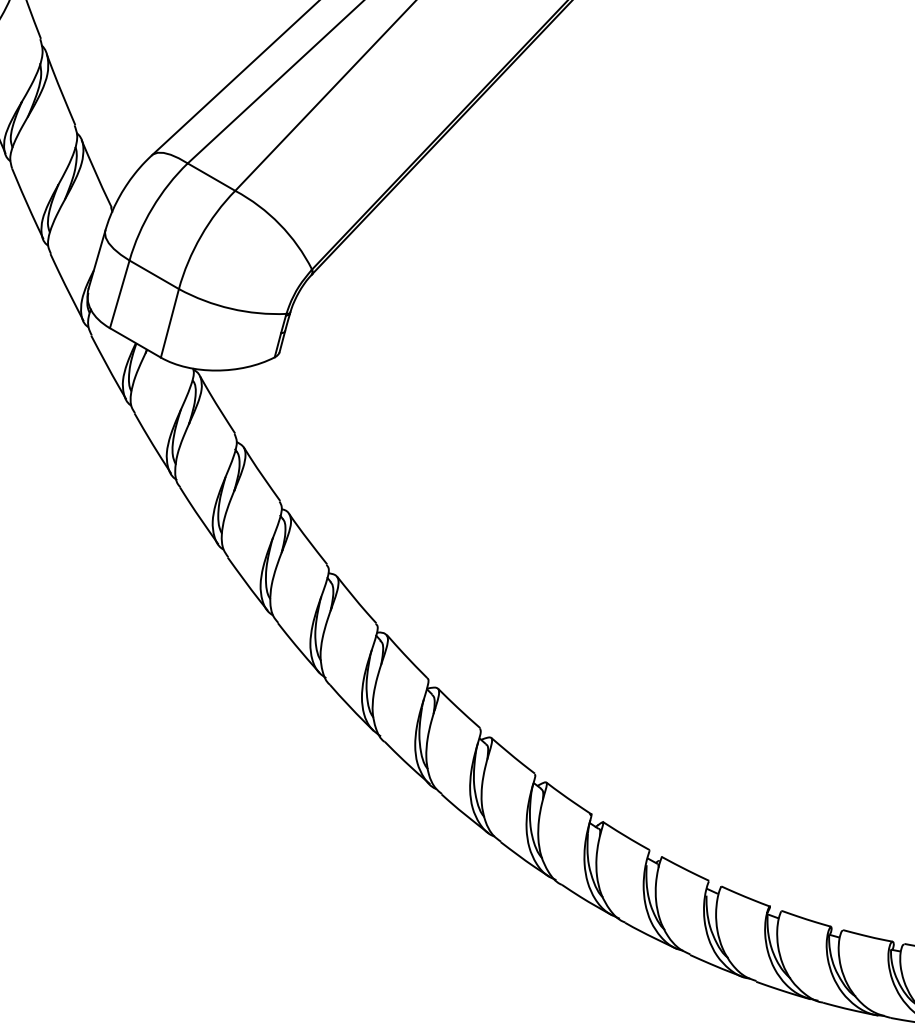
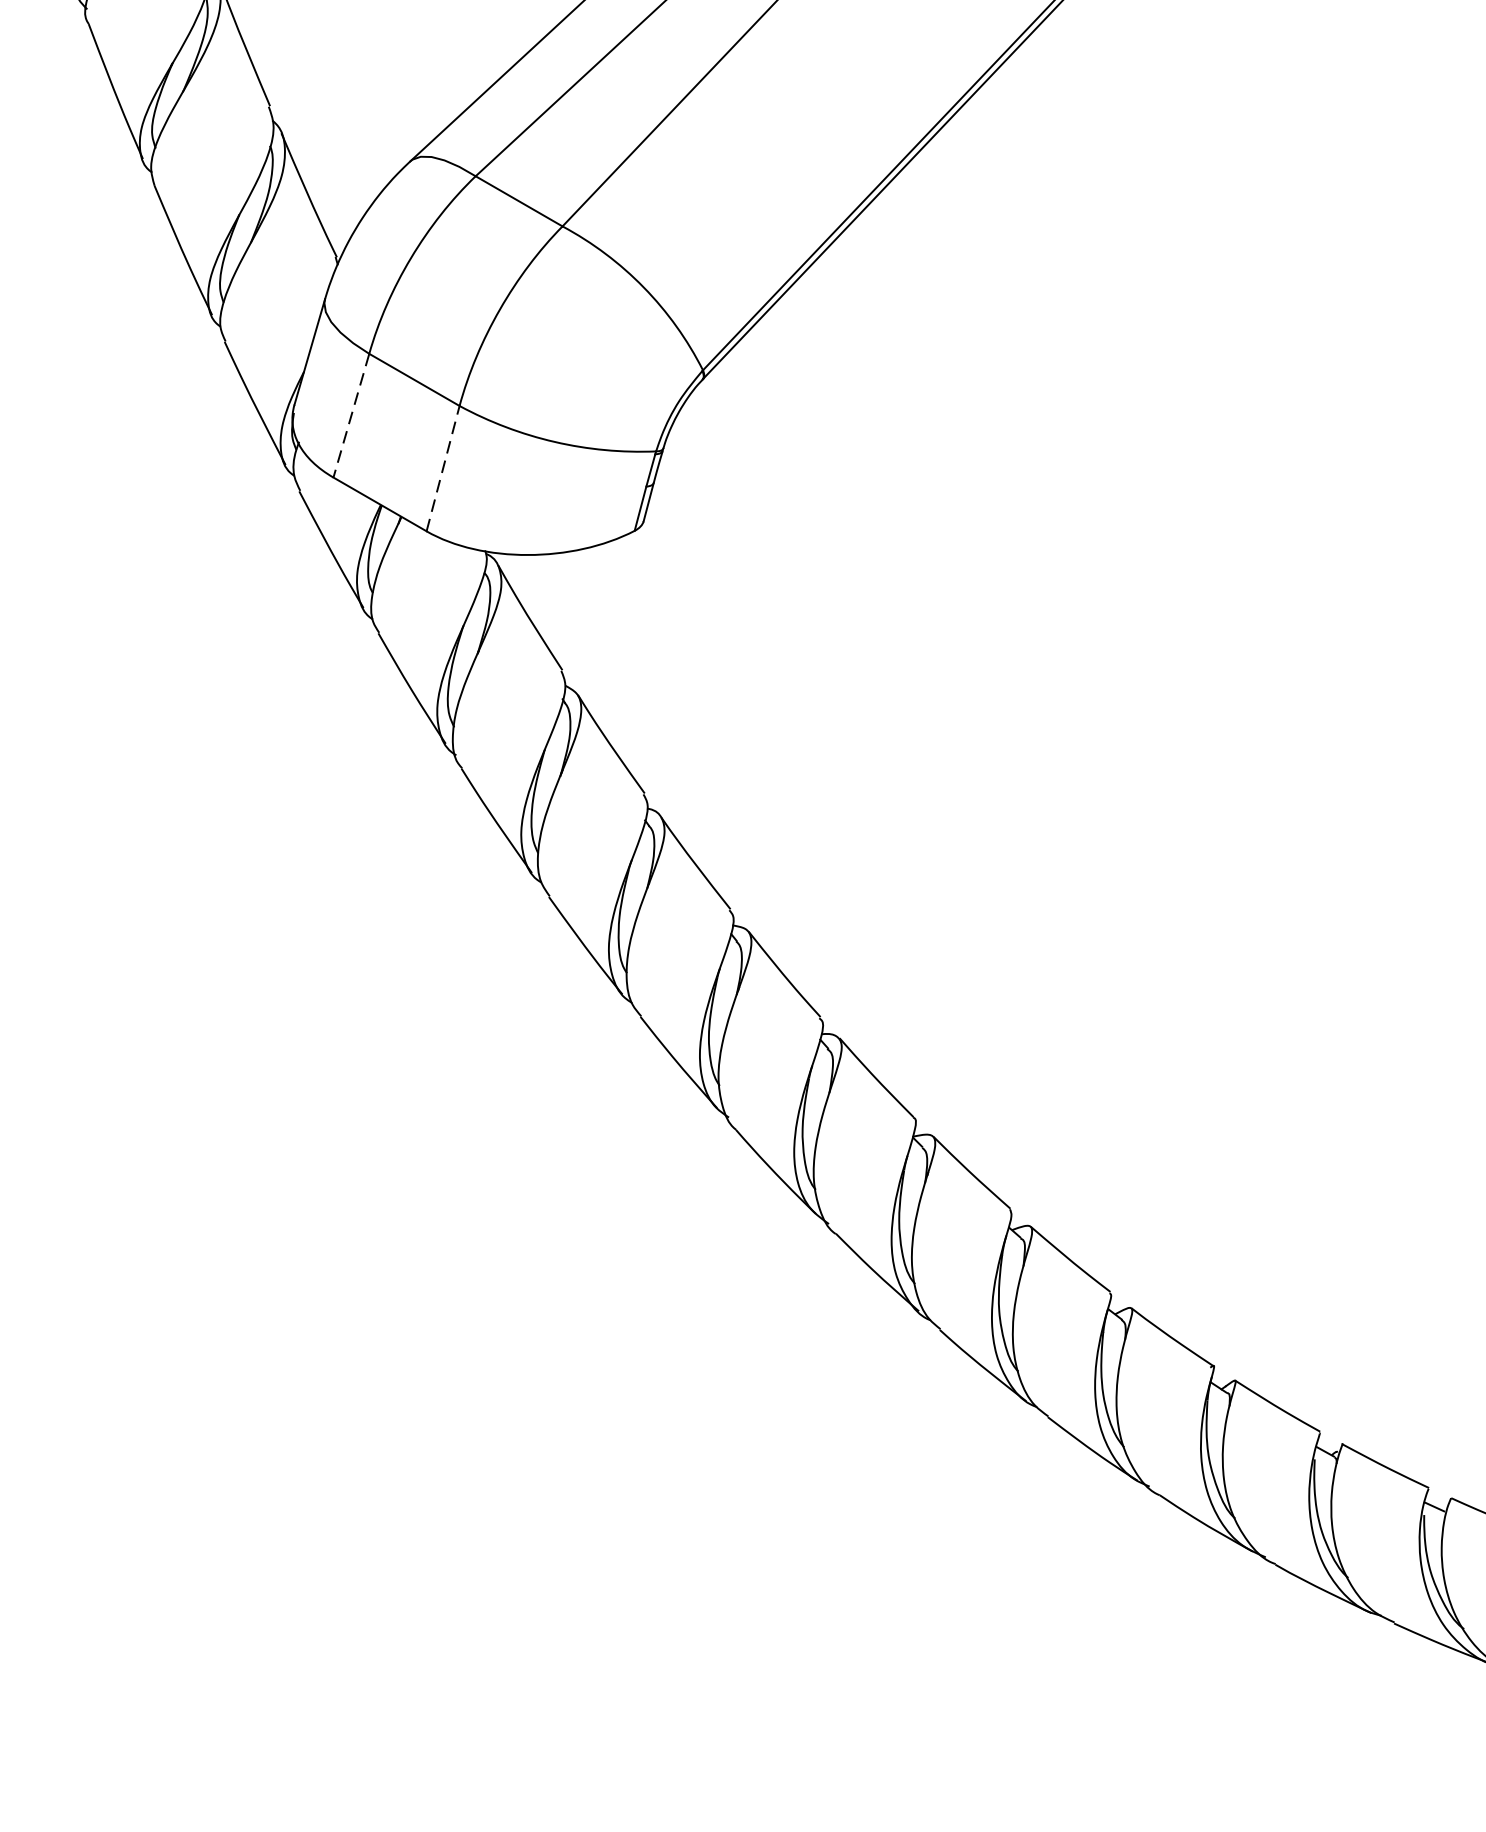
line: (119, 294) -> (350, 415), solid -> dashed
line: (170, 322) -> (444, 467), solid -> dashed

